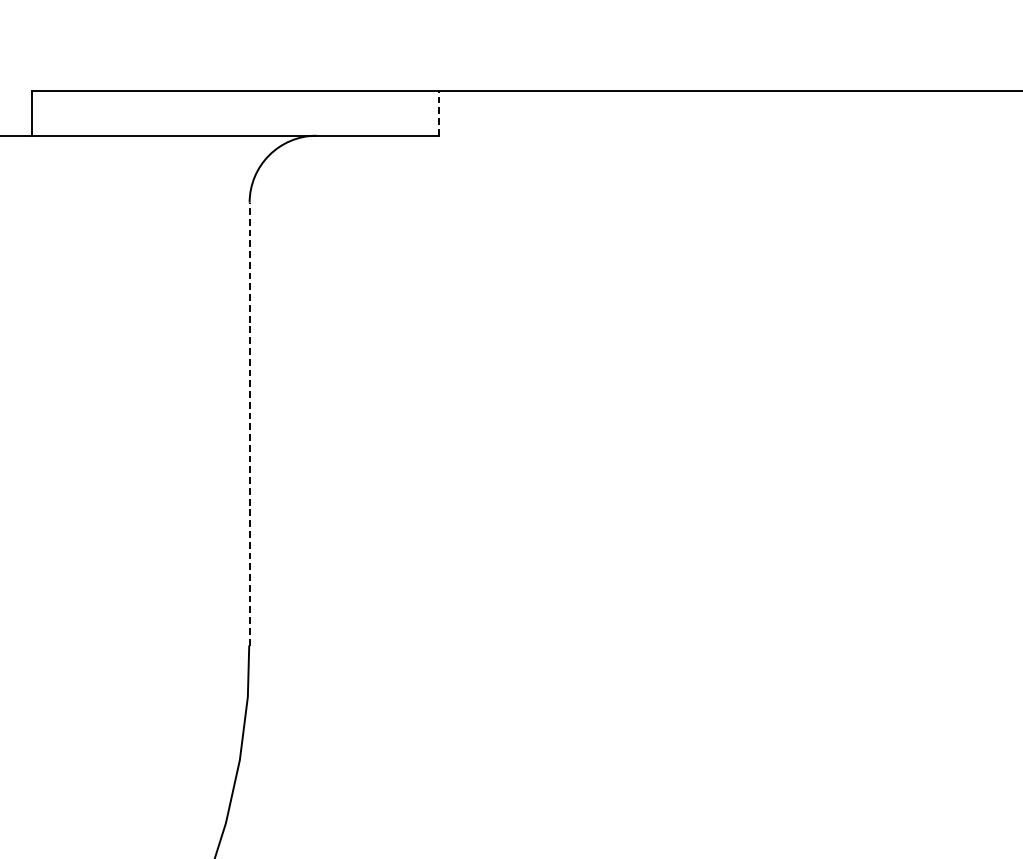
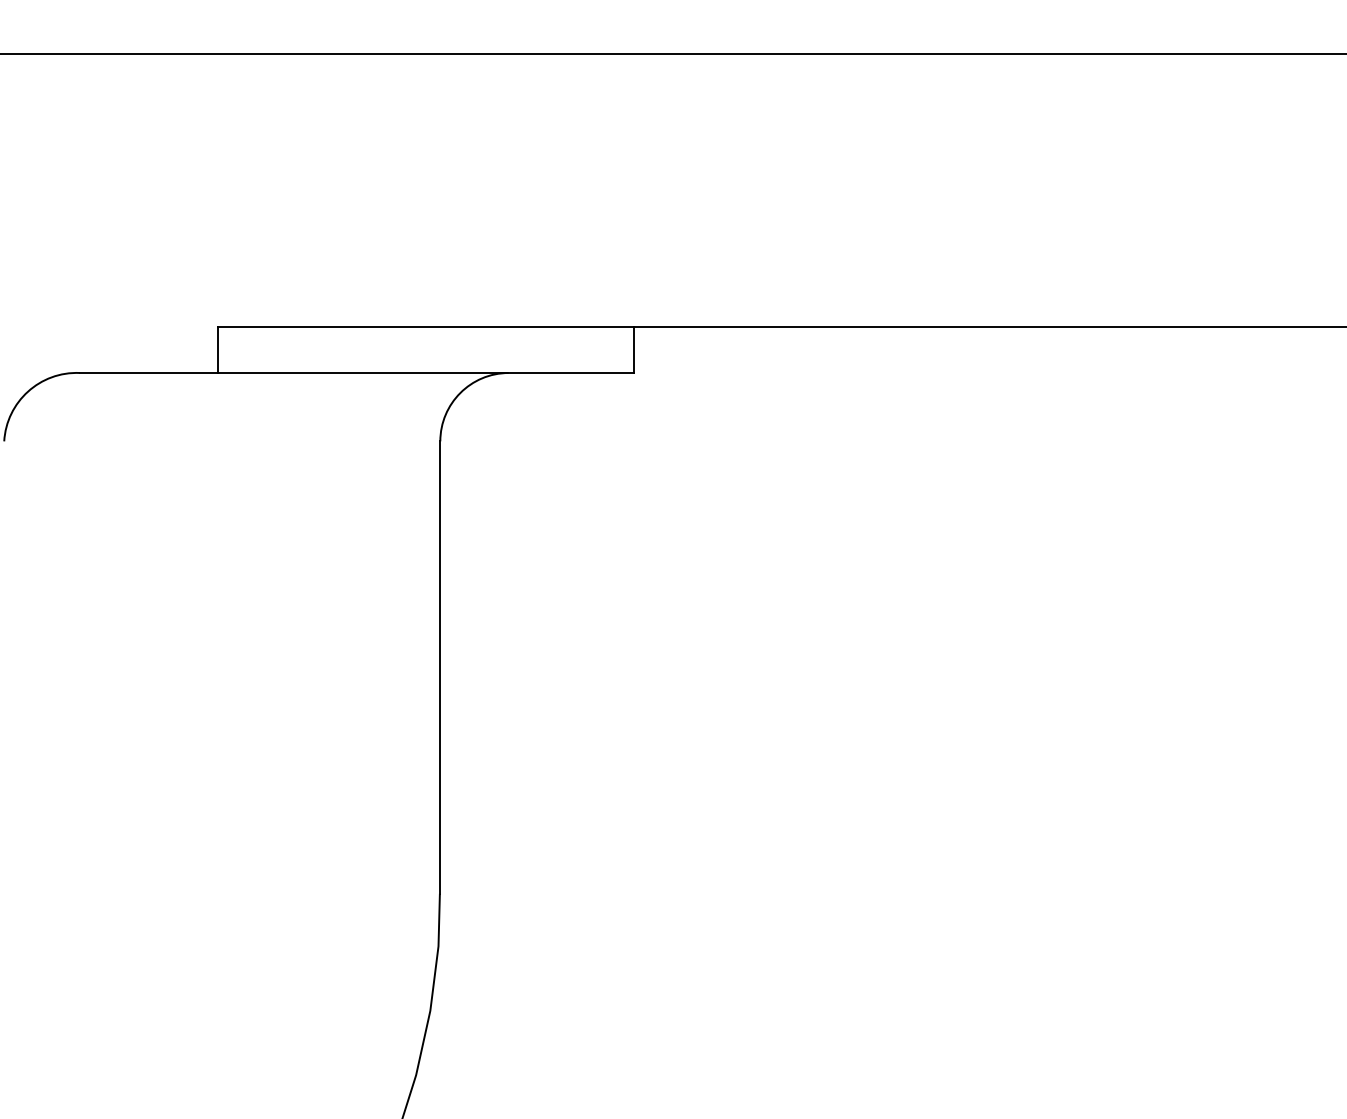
line: (439, 113) -> (634, 350), dashed -> solid
line: (249, 424) -> (440, 667), dashed -> solid

